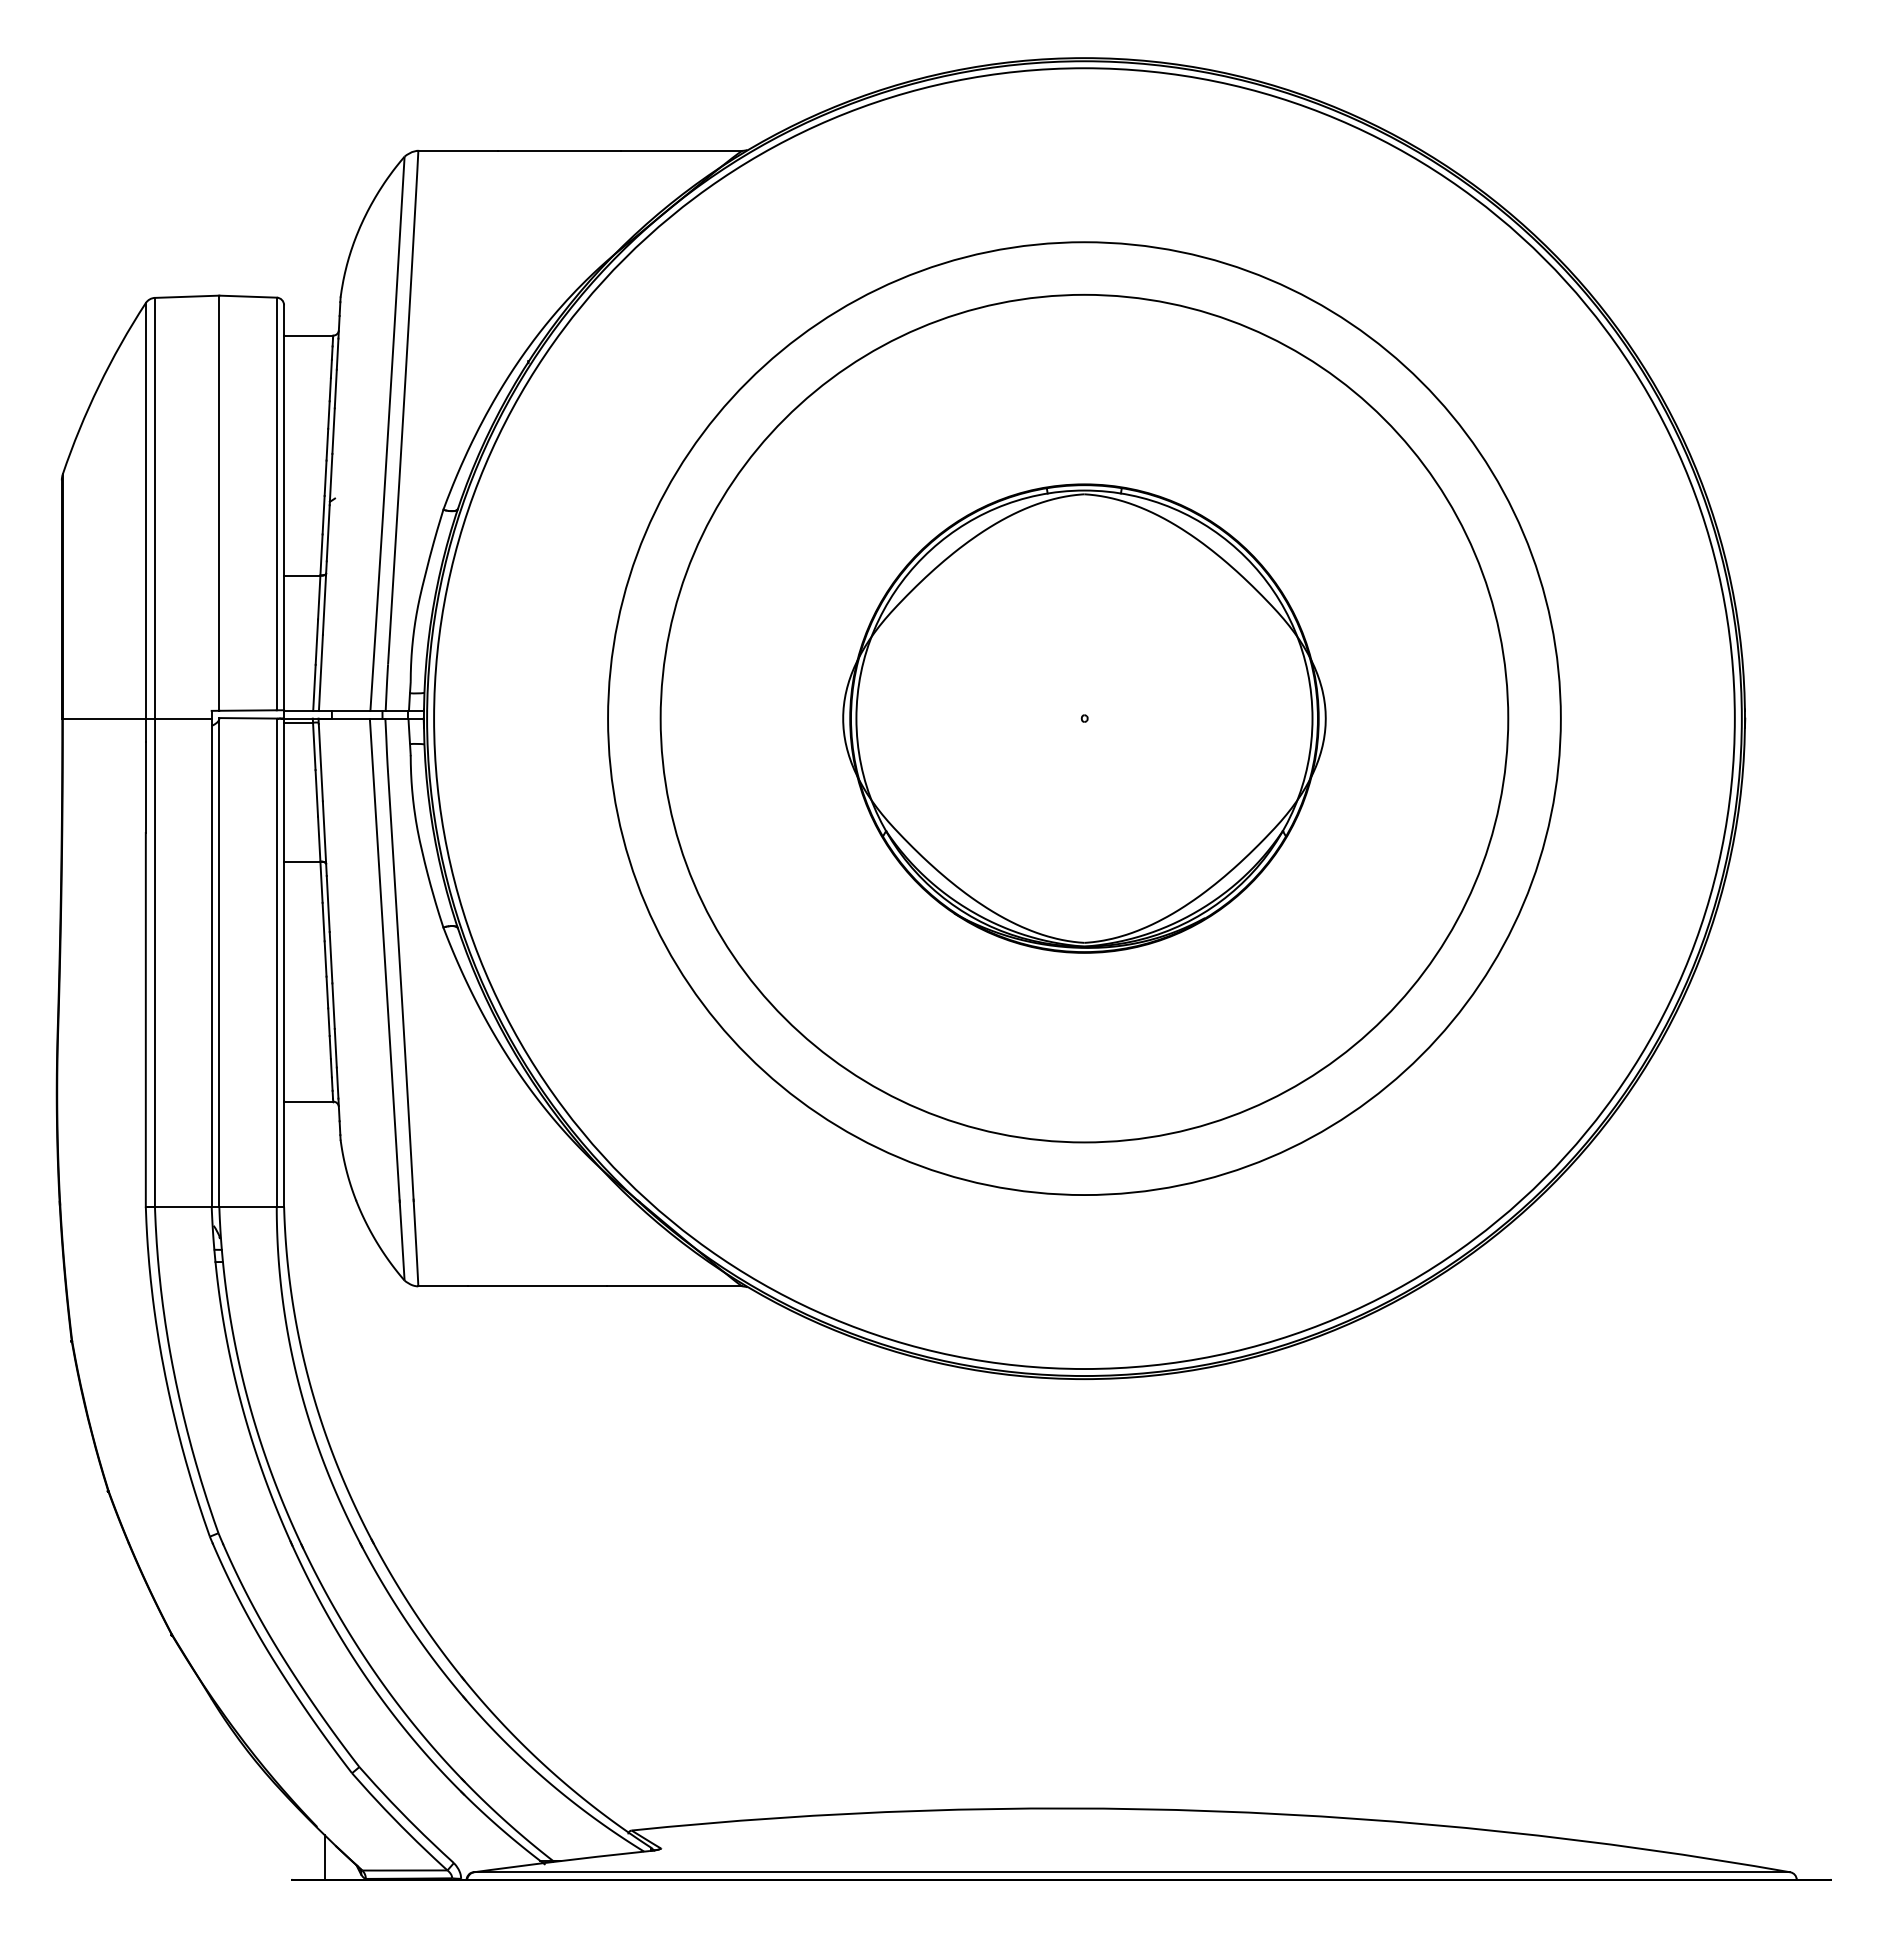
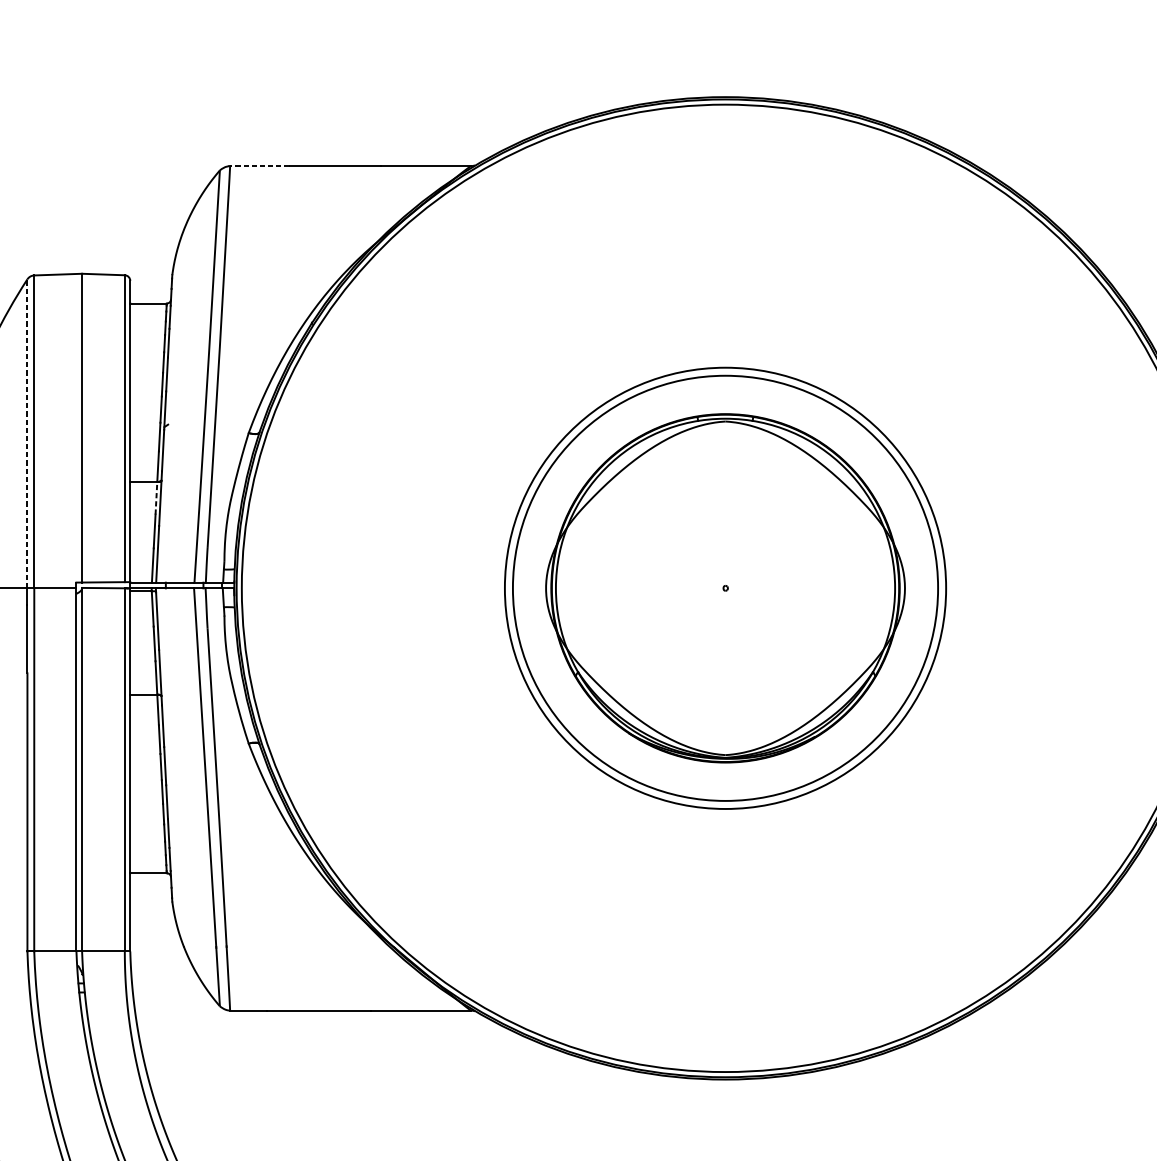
line: (457, 150) -> (259, 165), solid -> dashed
line: (145, 510) -> (27, 433), solid -> dashed
line: (319, 597) -> (156, 498), solid -> dashed
circle: (1084, 718) -> (725, 588), size x0.6
circle: (1084, 718) -> (725, 588), size x0.7

